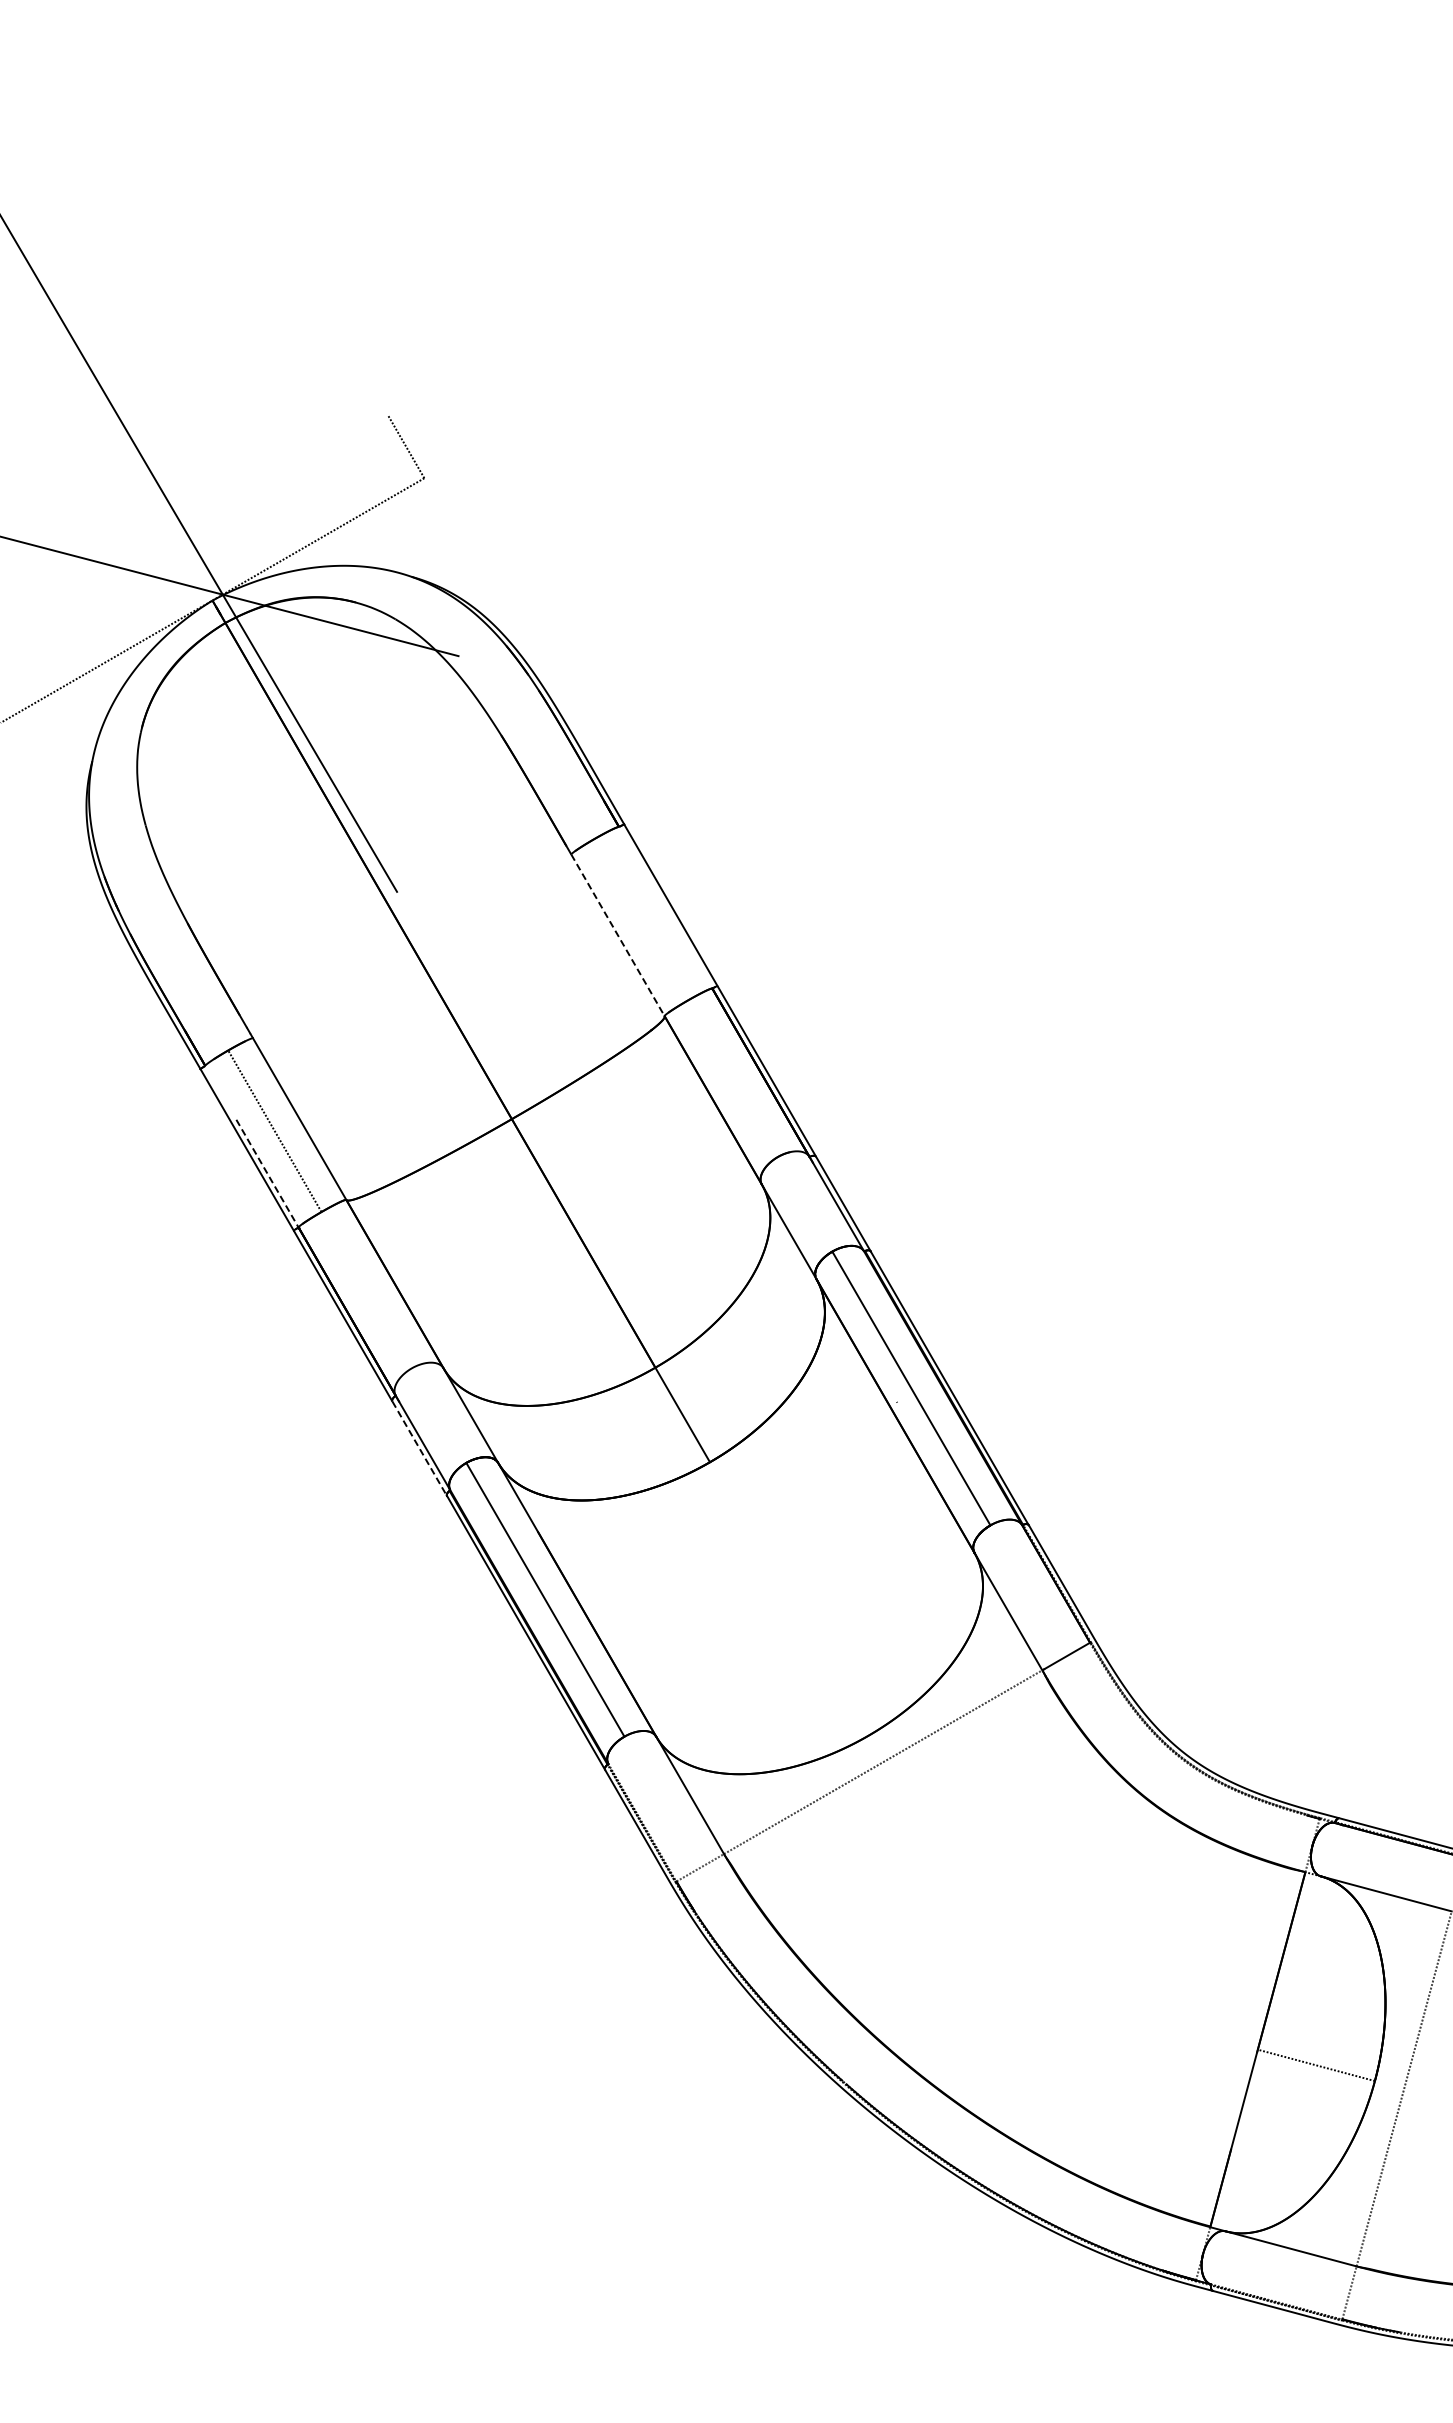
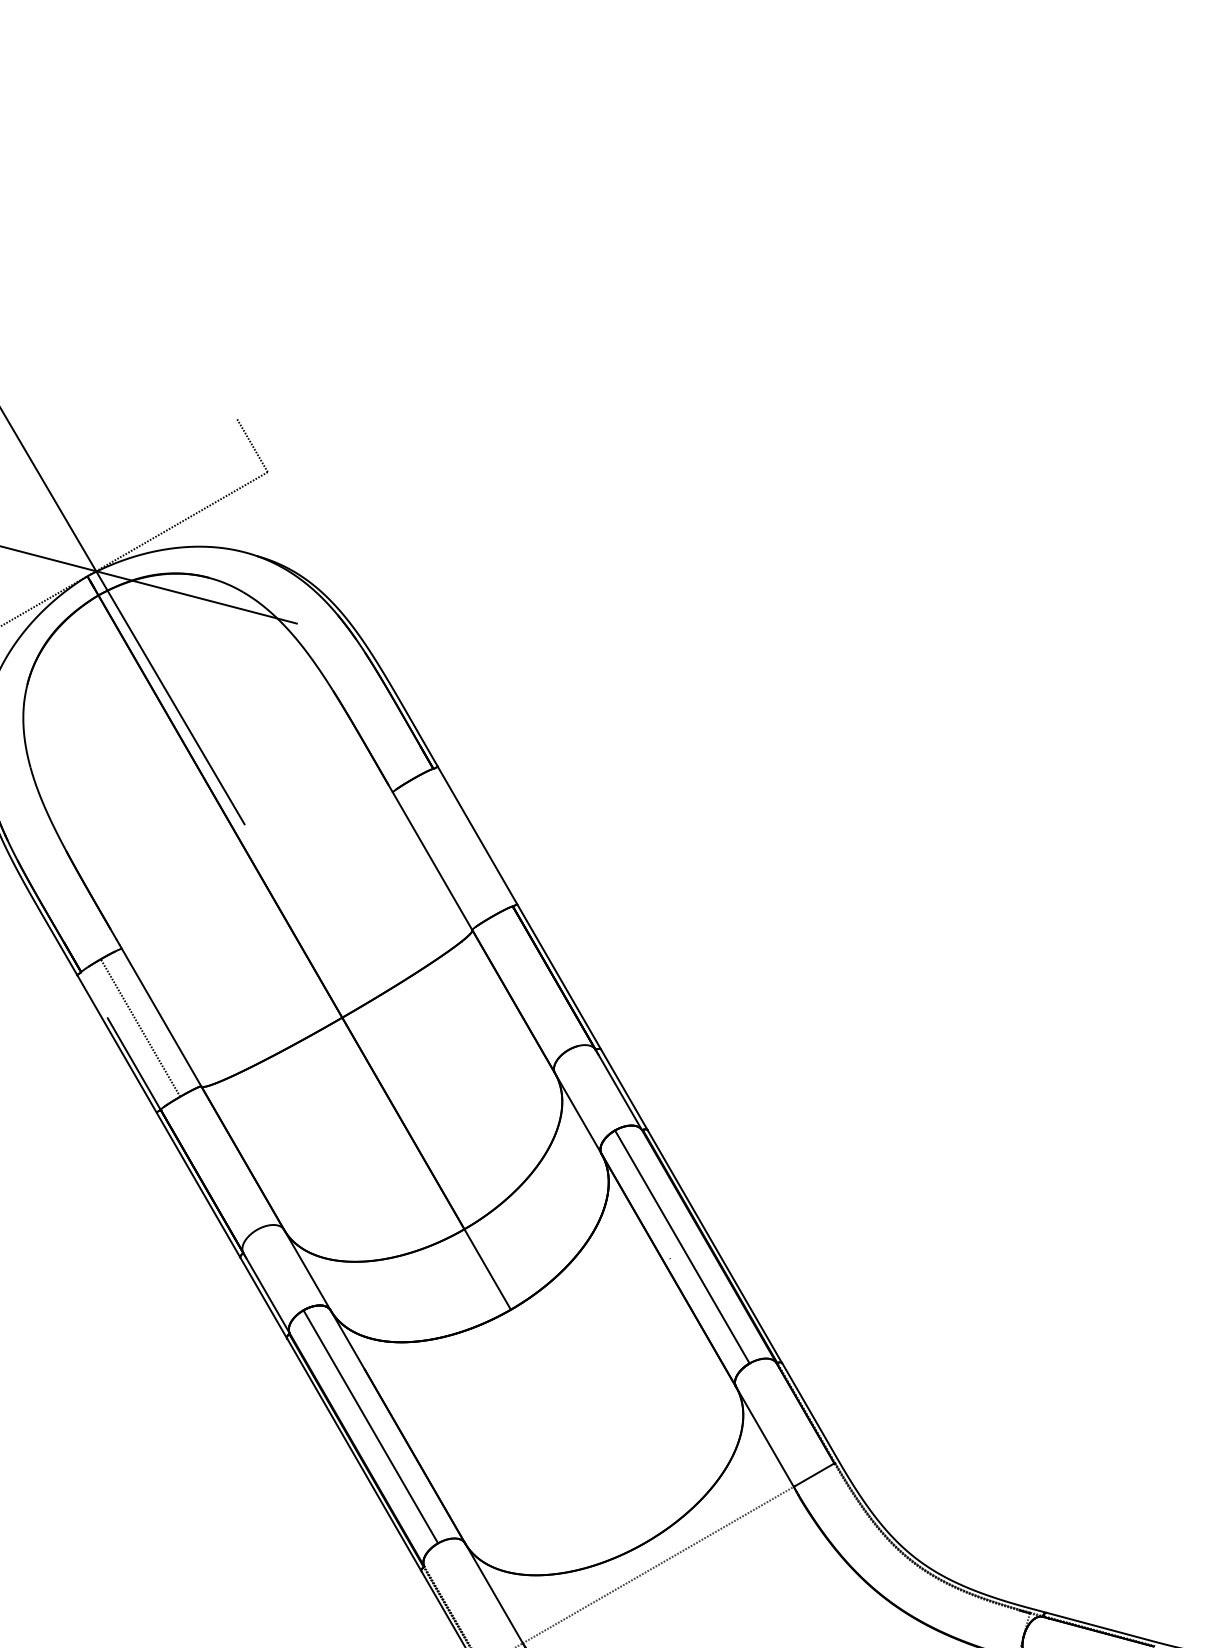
line: (618, 935) -> (433, 861), dashed -> solid
line: (267, 1174) -> (134, 1064), dashed -> solid
line: (419, 1448) -> (263, 1298), dashed -> solid

